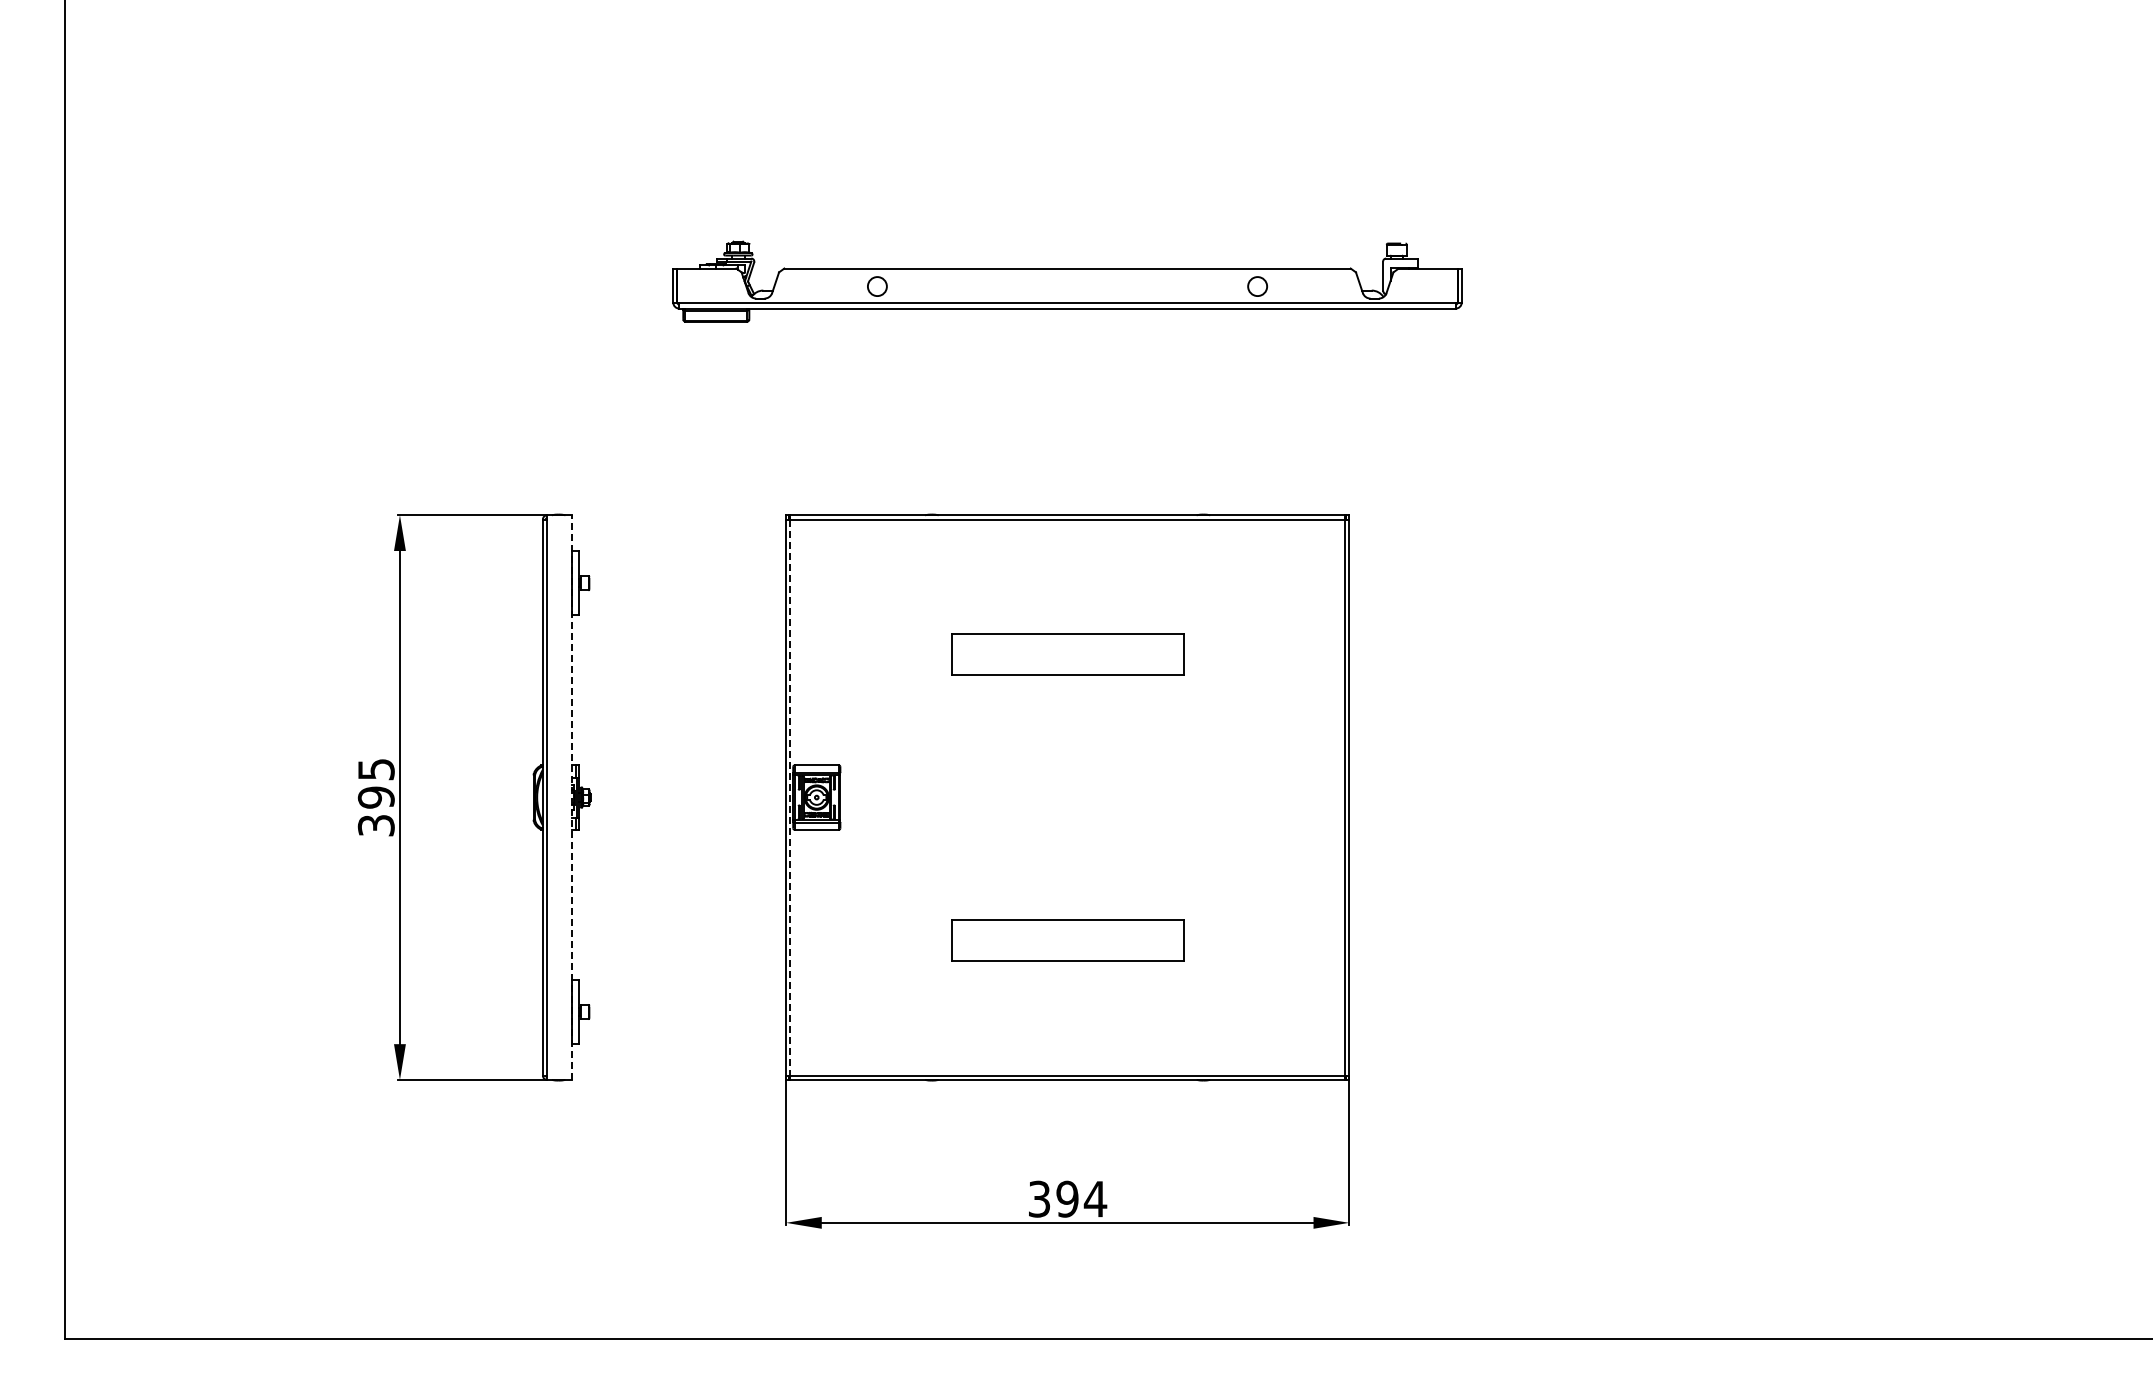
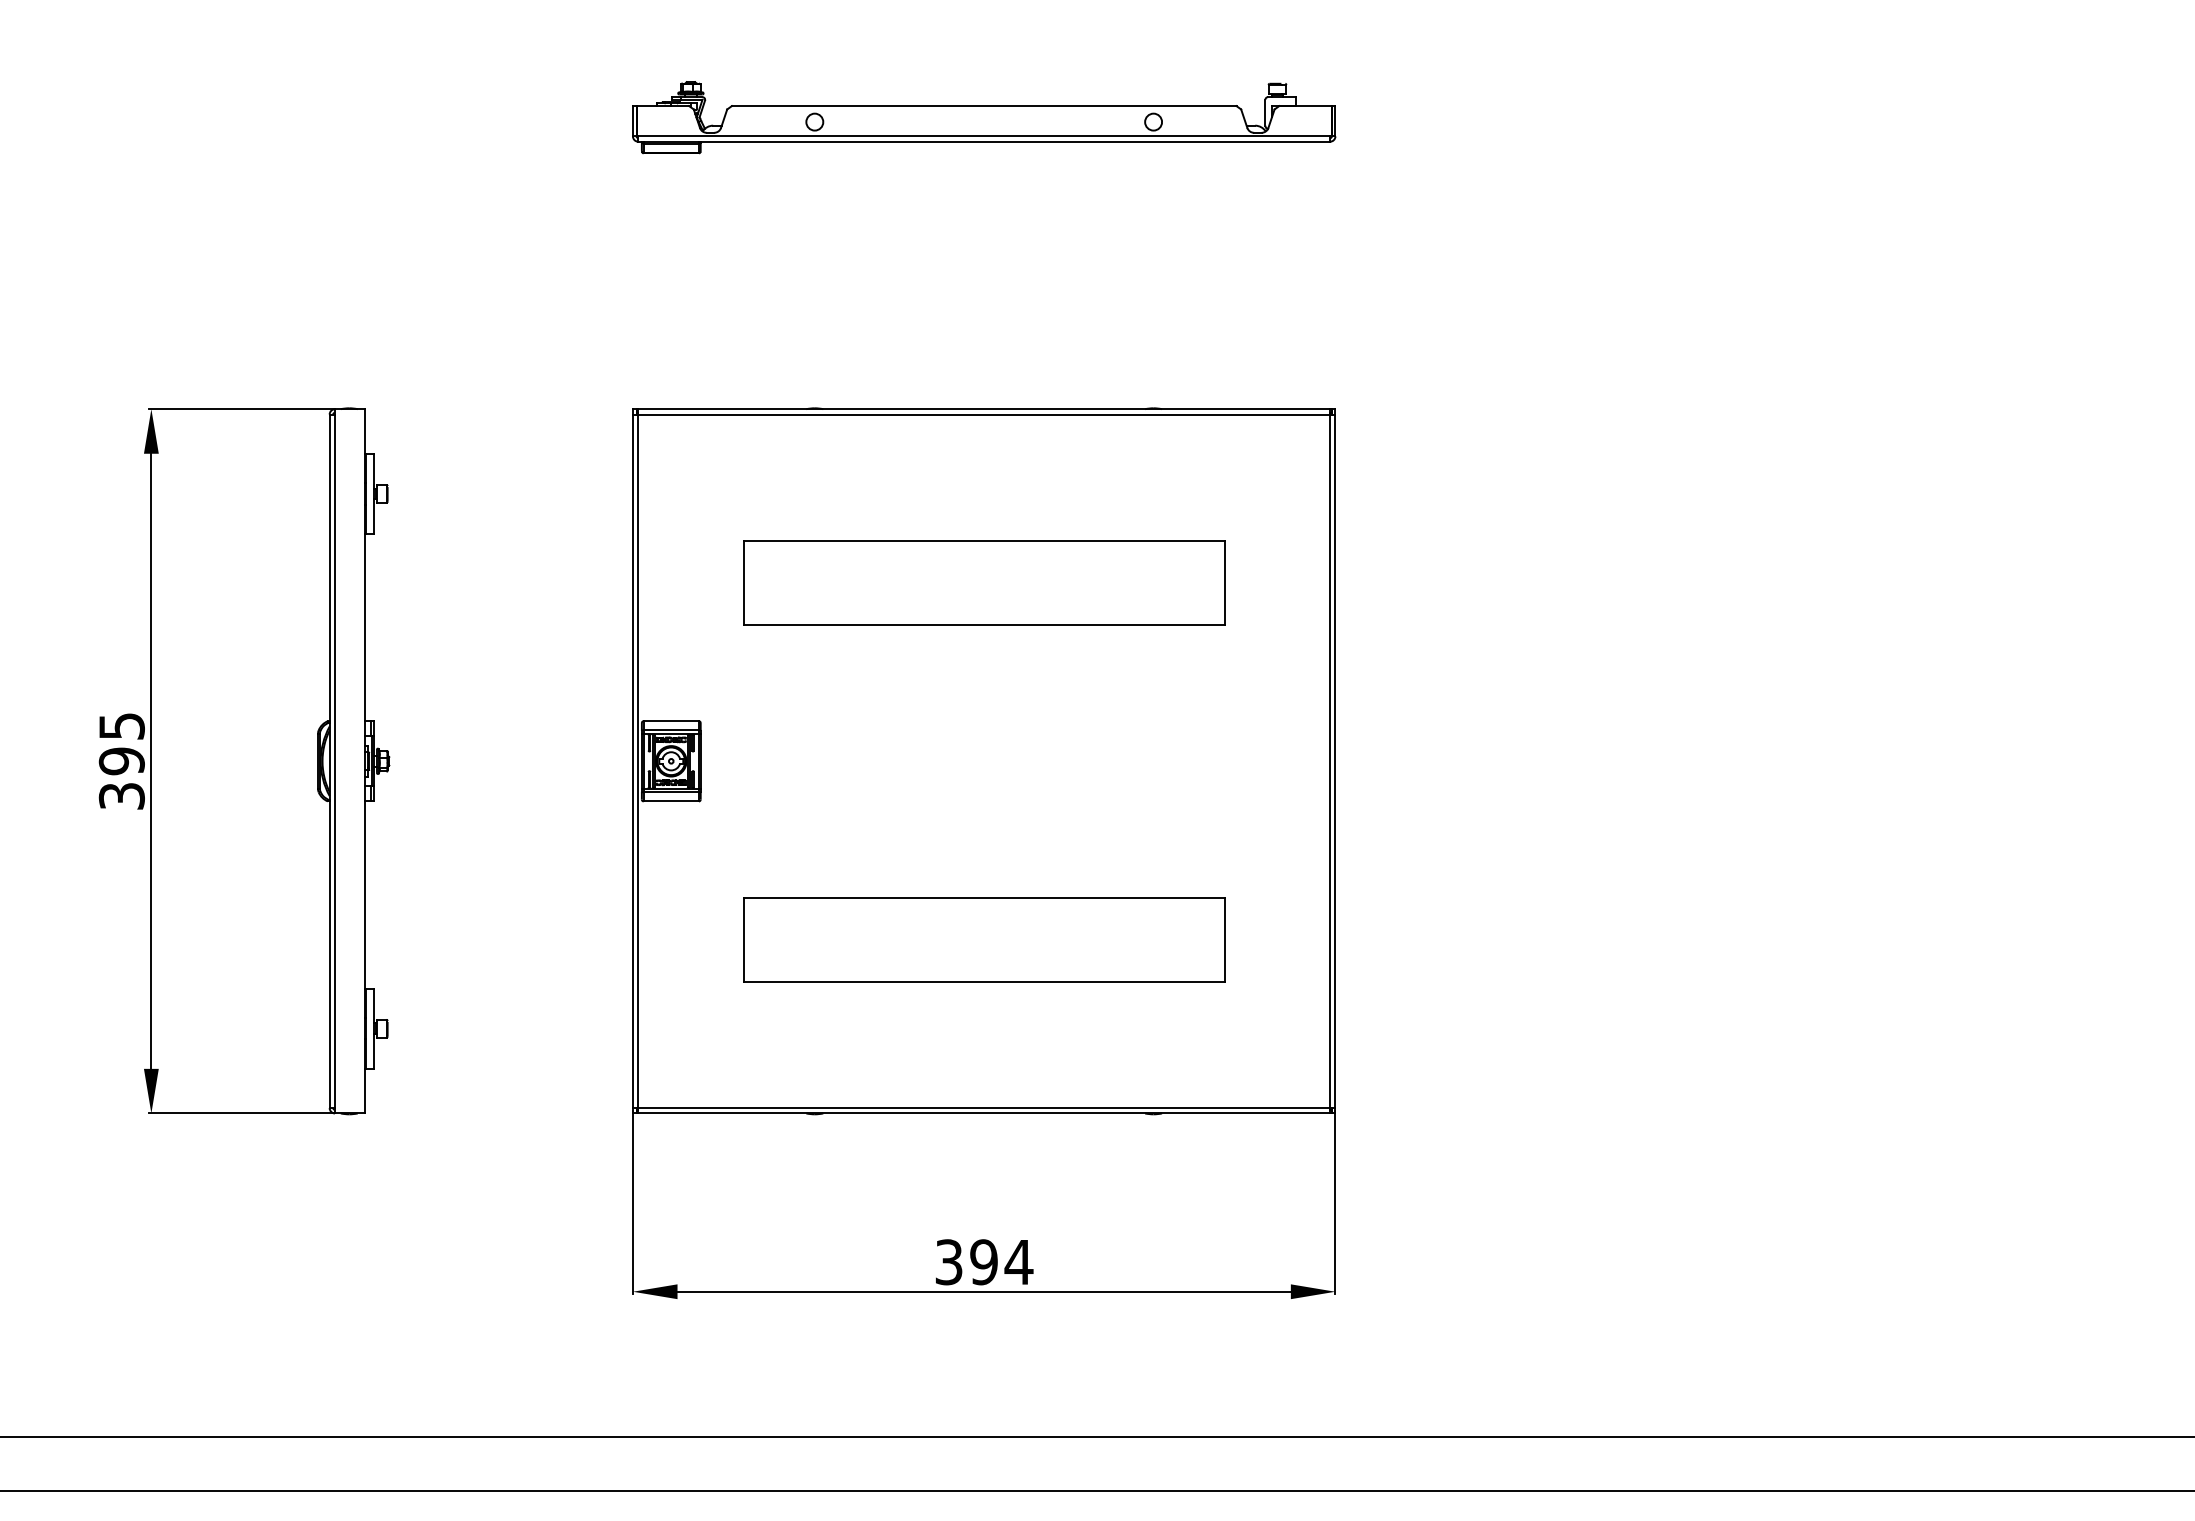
part: (1067, 281) -> (983, 117), size x0.71
part: (1067, 654) -> (983, 582), size x1.67
line: (571, 797) -> (365, 761), dashed -> solid
line: (790, 798) -> (638, 762), dashed -> solid
part: (1067, 940) -> (983, 939), size x1.67

